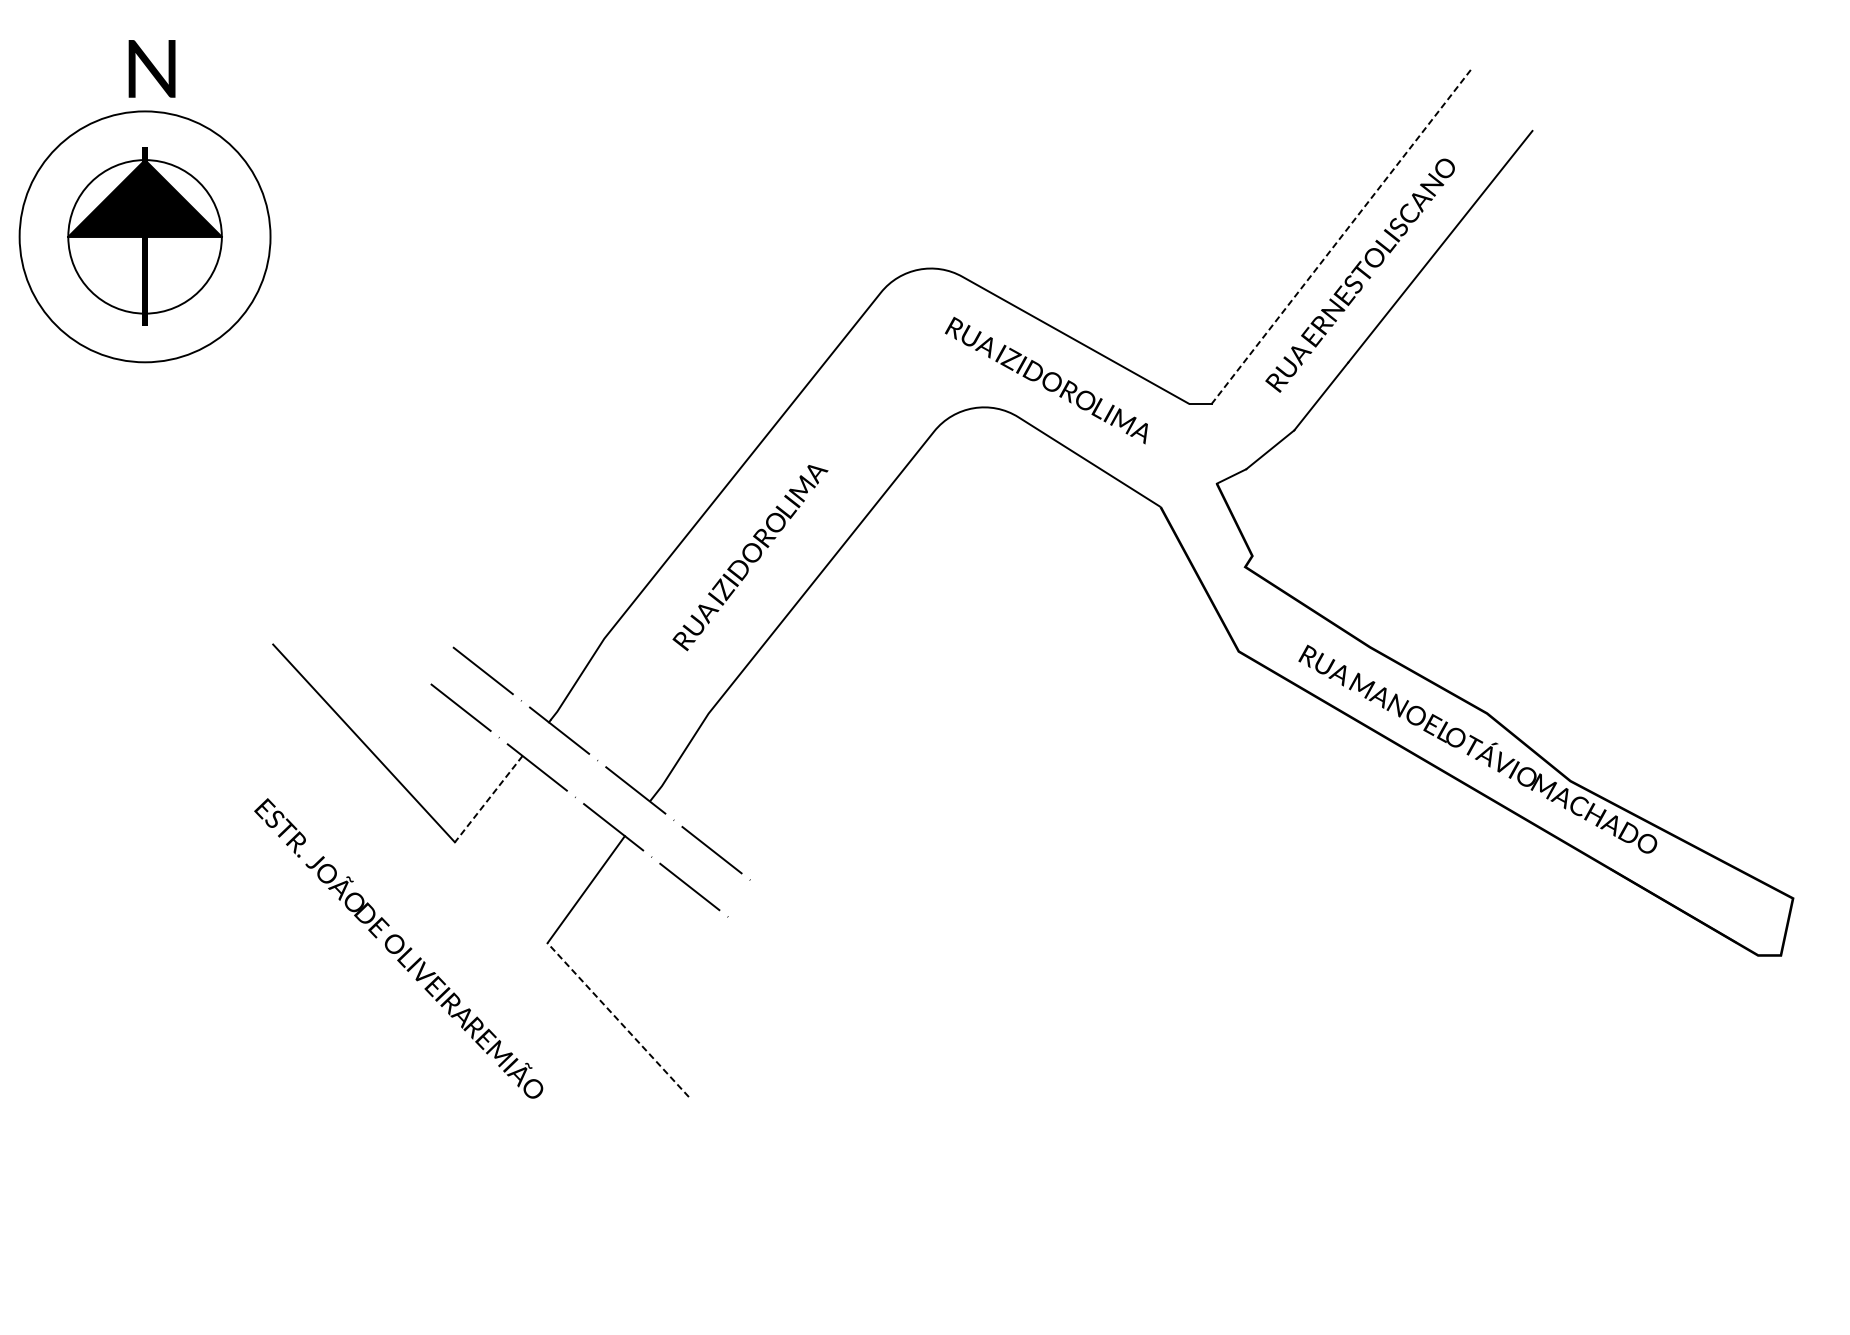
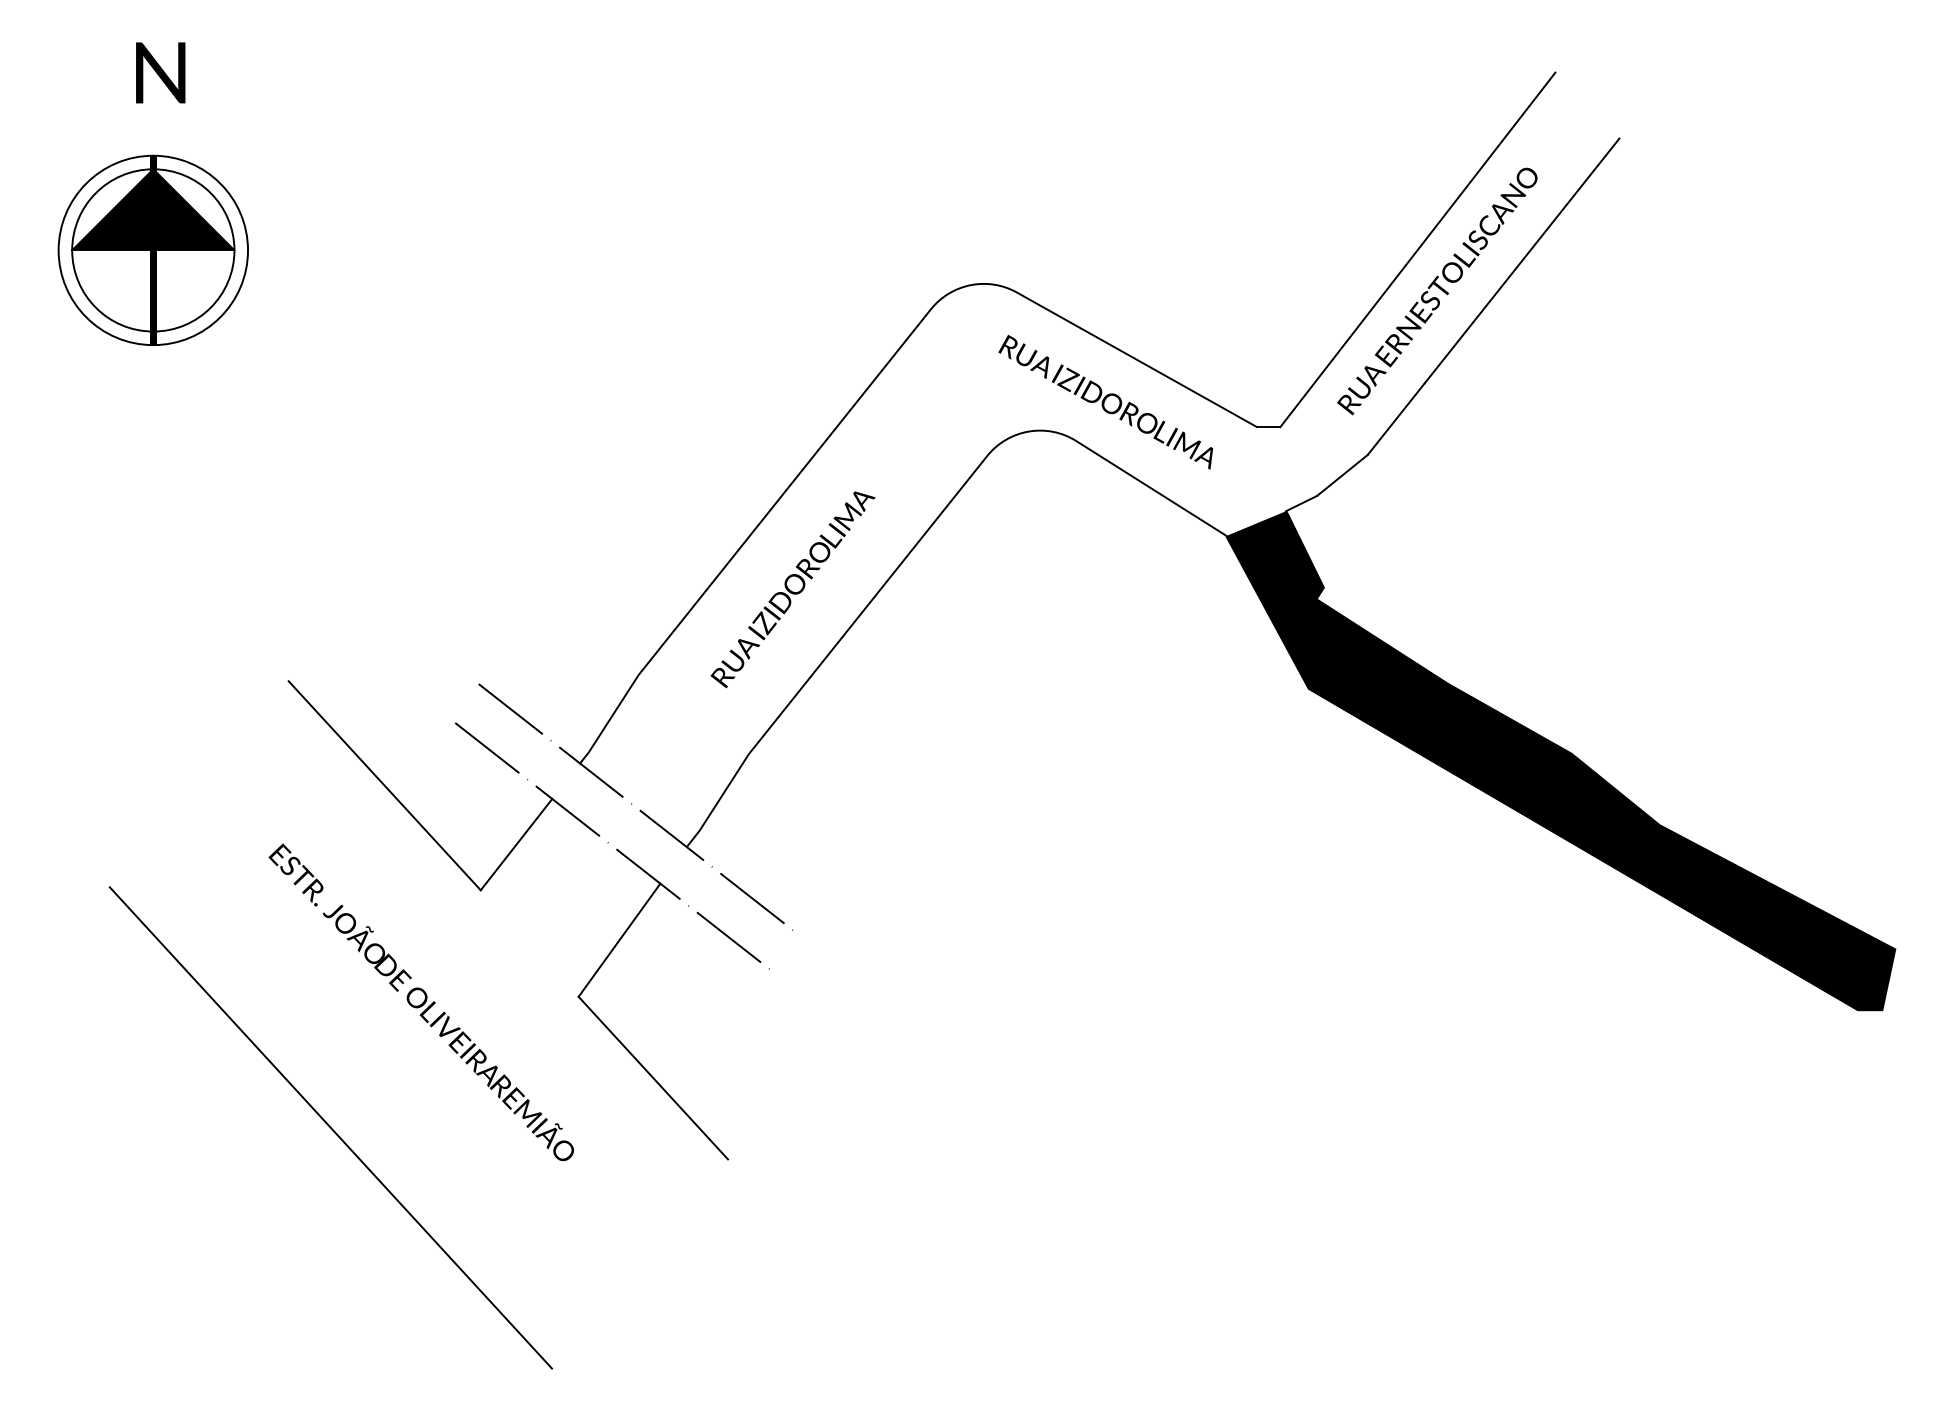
line: (1342, 235) -> (1418, 249), dashed -> solid
circle: (145, 236) -> (153, 250), size x0.71
fill: (1476, 719) -> (1560, 760), added
line: (488, 799) -> (516, 844), dashed -> solid
line: (618, 1019) -> (653, 1077), dashed -> solid
line: (312, 1066) -> (330, 1127), added

